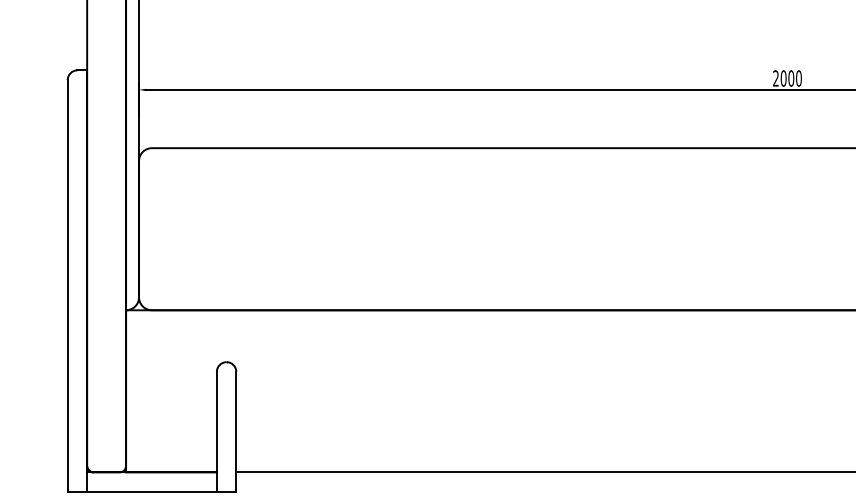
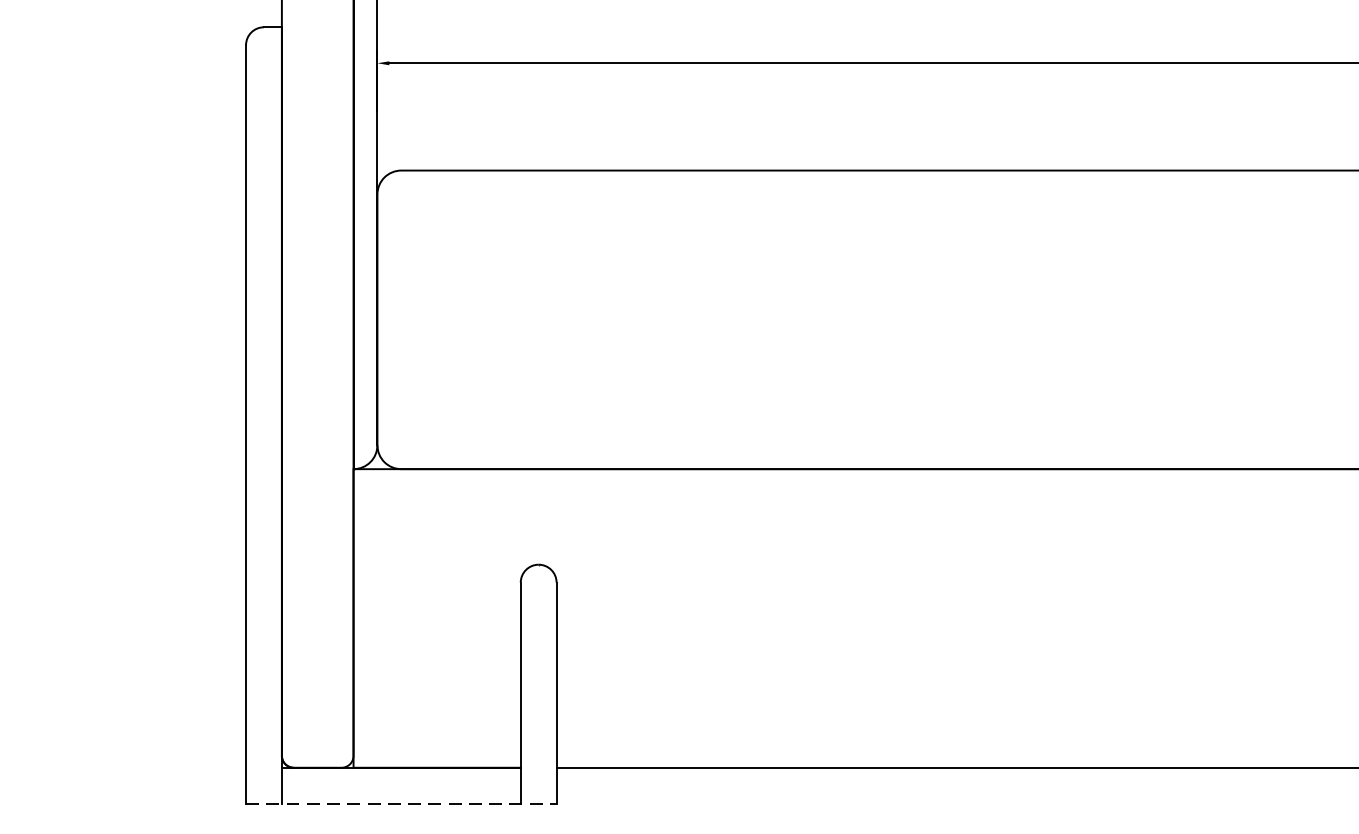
line: (152, 491) -> (402, 802), solid -> dashed

